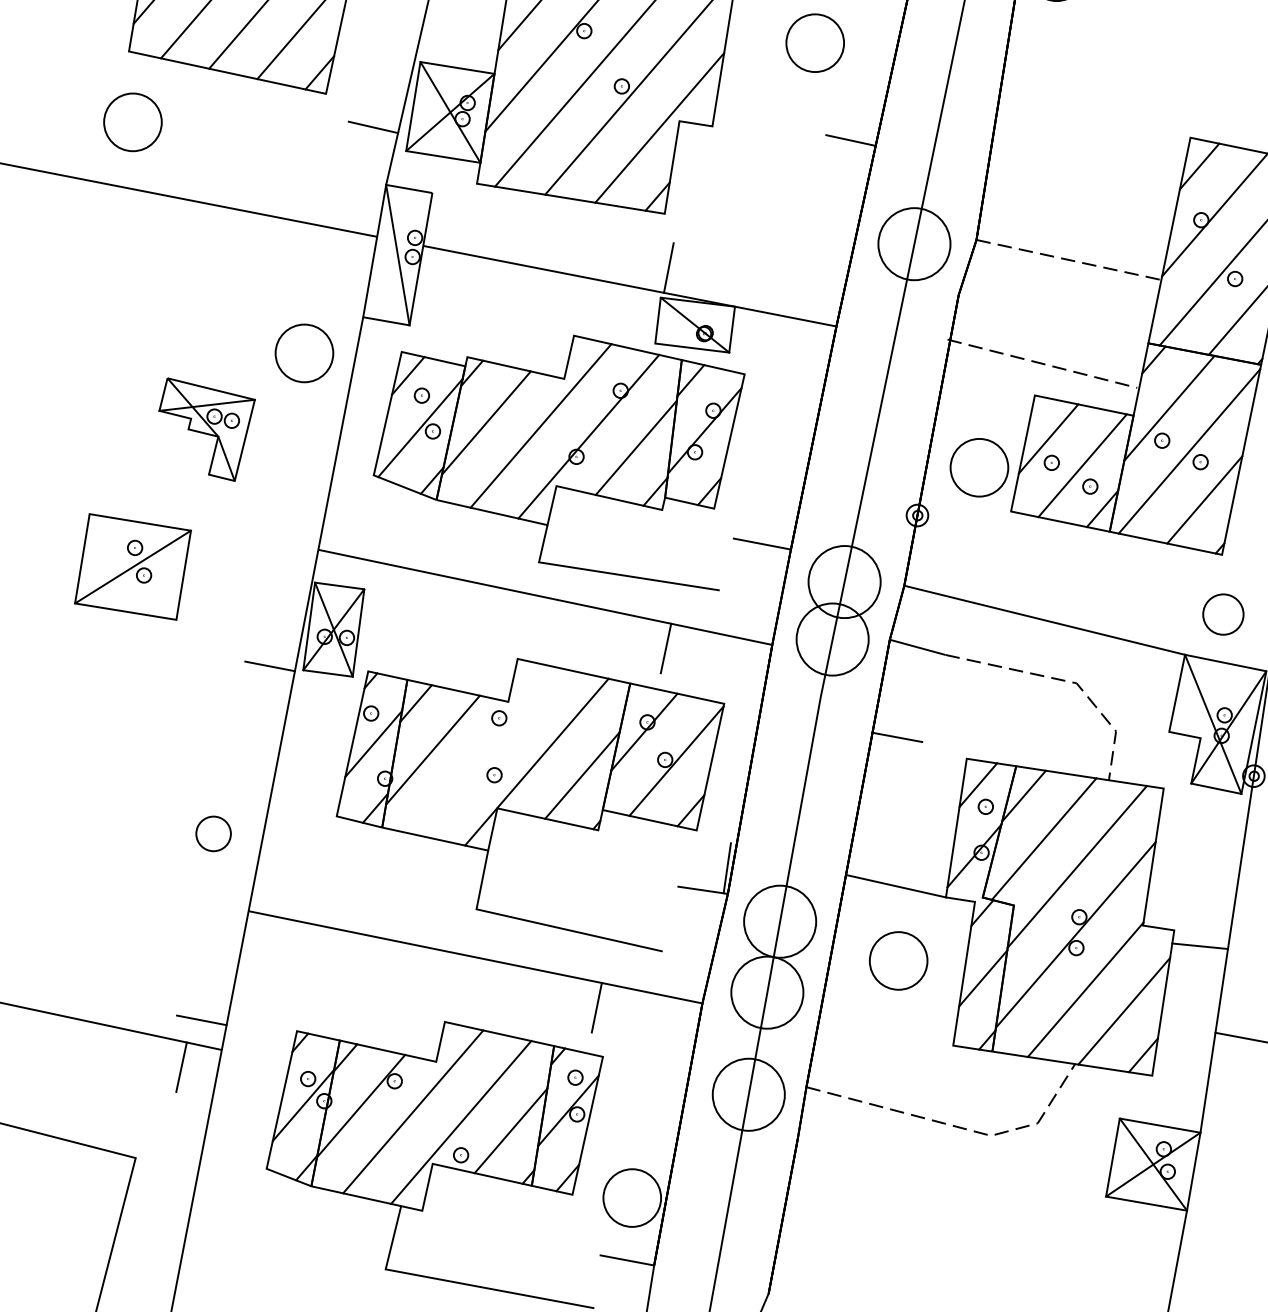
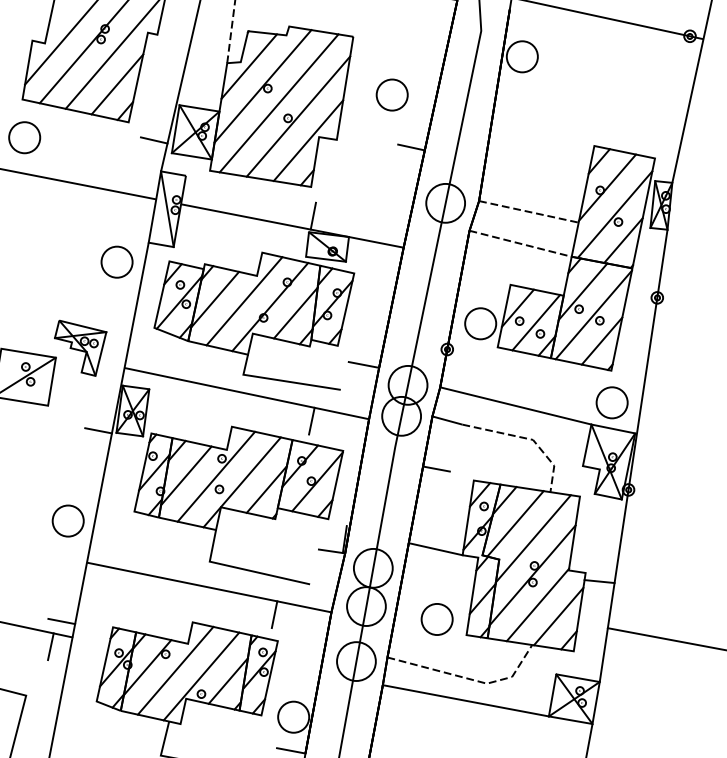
line: (1042, 363) -> (520, 243), moved
part: (206, 428) -> (80, 347), moved
part: (1222, 613) -> (611, 402), size x1.43
line: (489, 751) -> (216, 476), added
part: (212, 832) -> (67, 520), size x1.67
part: (897, 960) -> (436, 619), moved
line: (951, 1167) -> (465, 700), added

